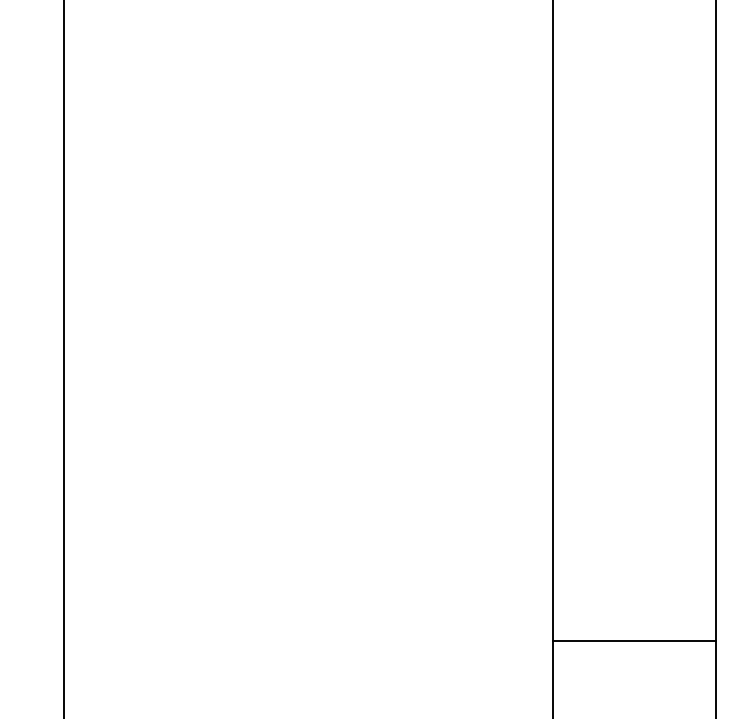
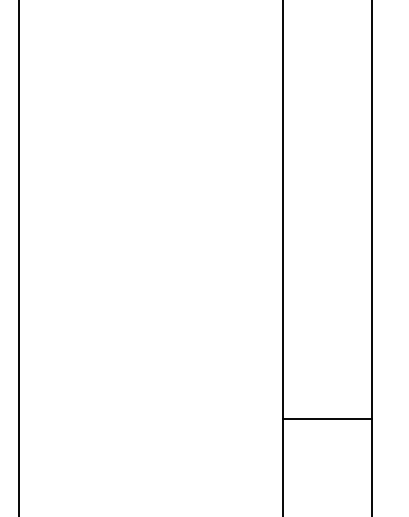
line: (634, 641) -> (327, 418), moved

